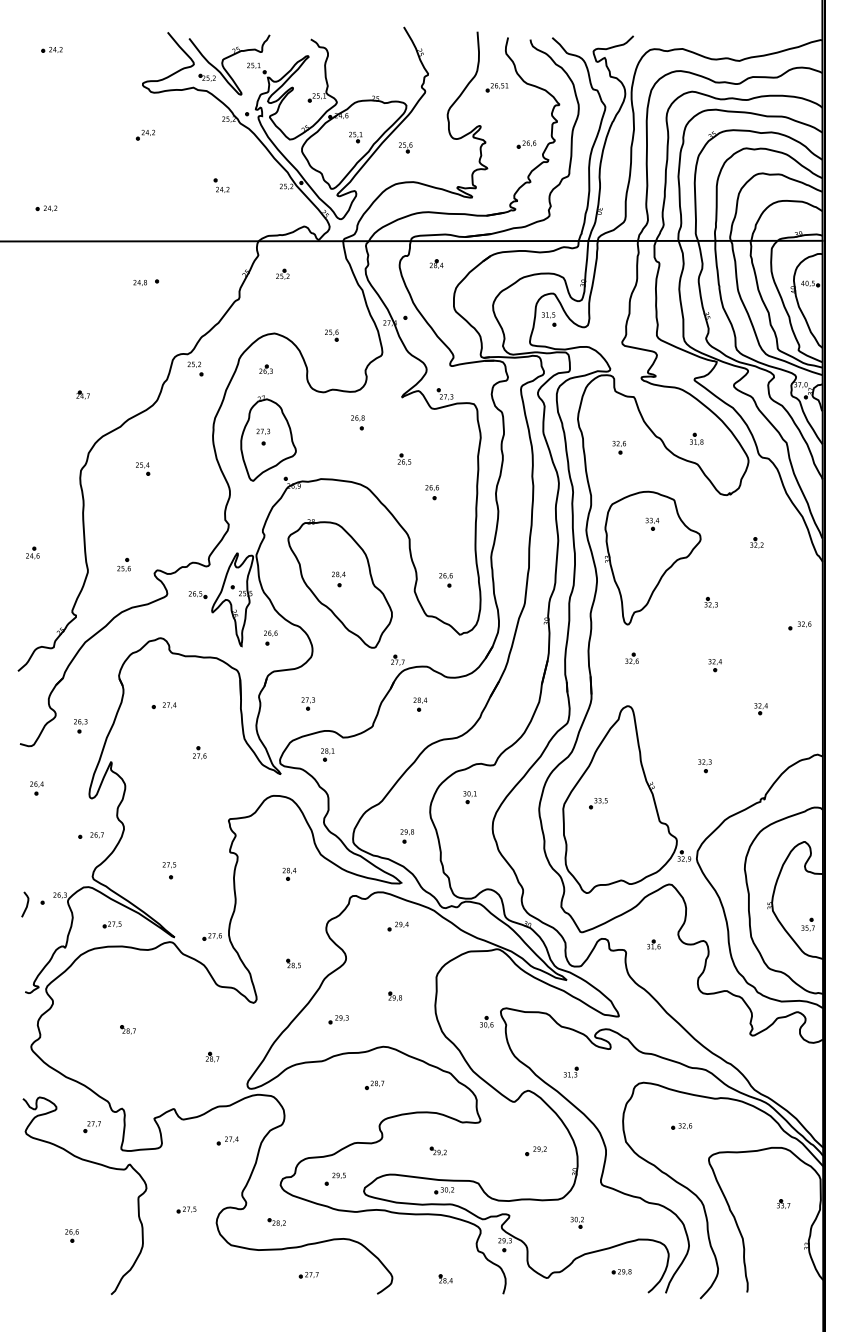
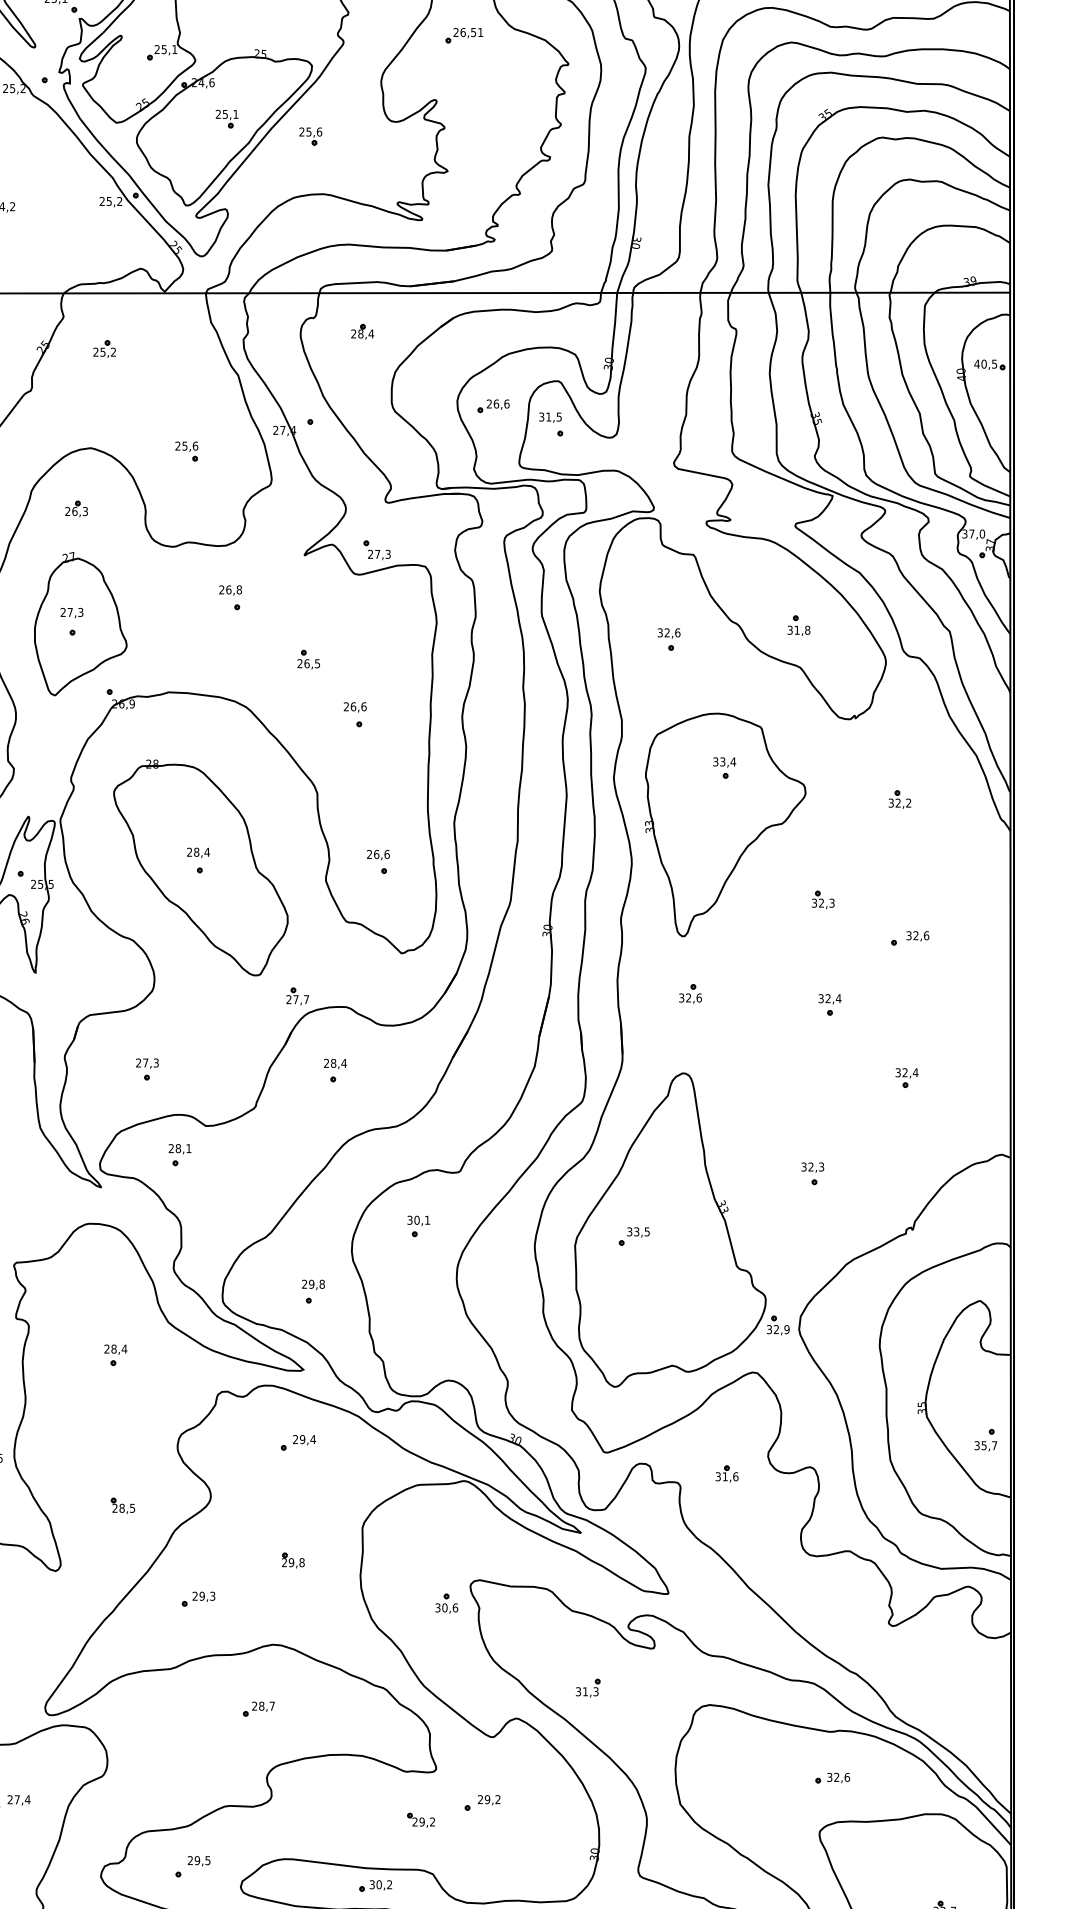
part: (526, 144) -> (493, 406), moved
part: (799, 625) -> (909, 937), moved
part: (270, 637) -> (83, 958), removed
part: (681, 1126) -> (832, 1778), moved
part: (437, 1150) -> (419, 1818), moved
part: (535, 1151) -> (481, 1803), moved

